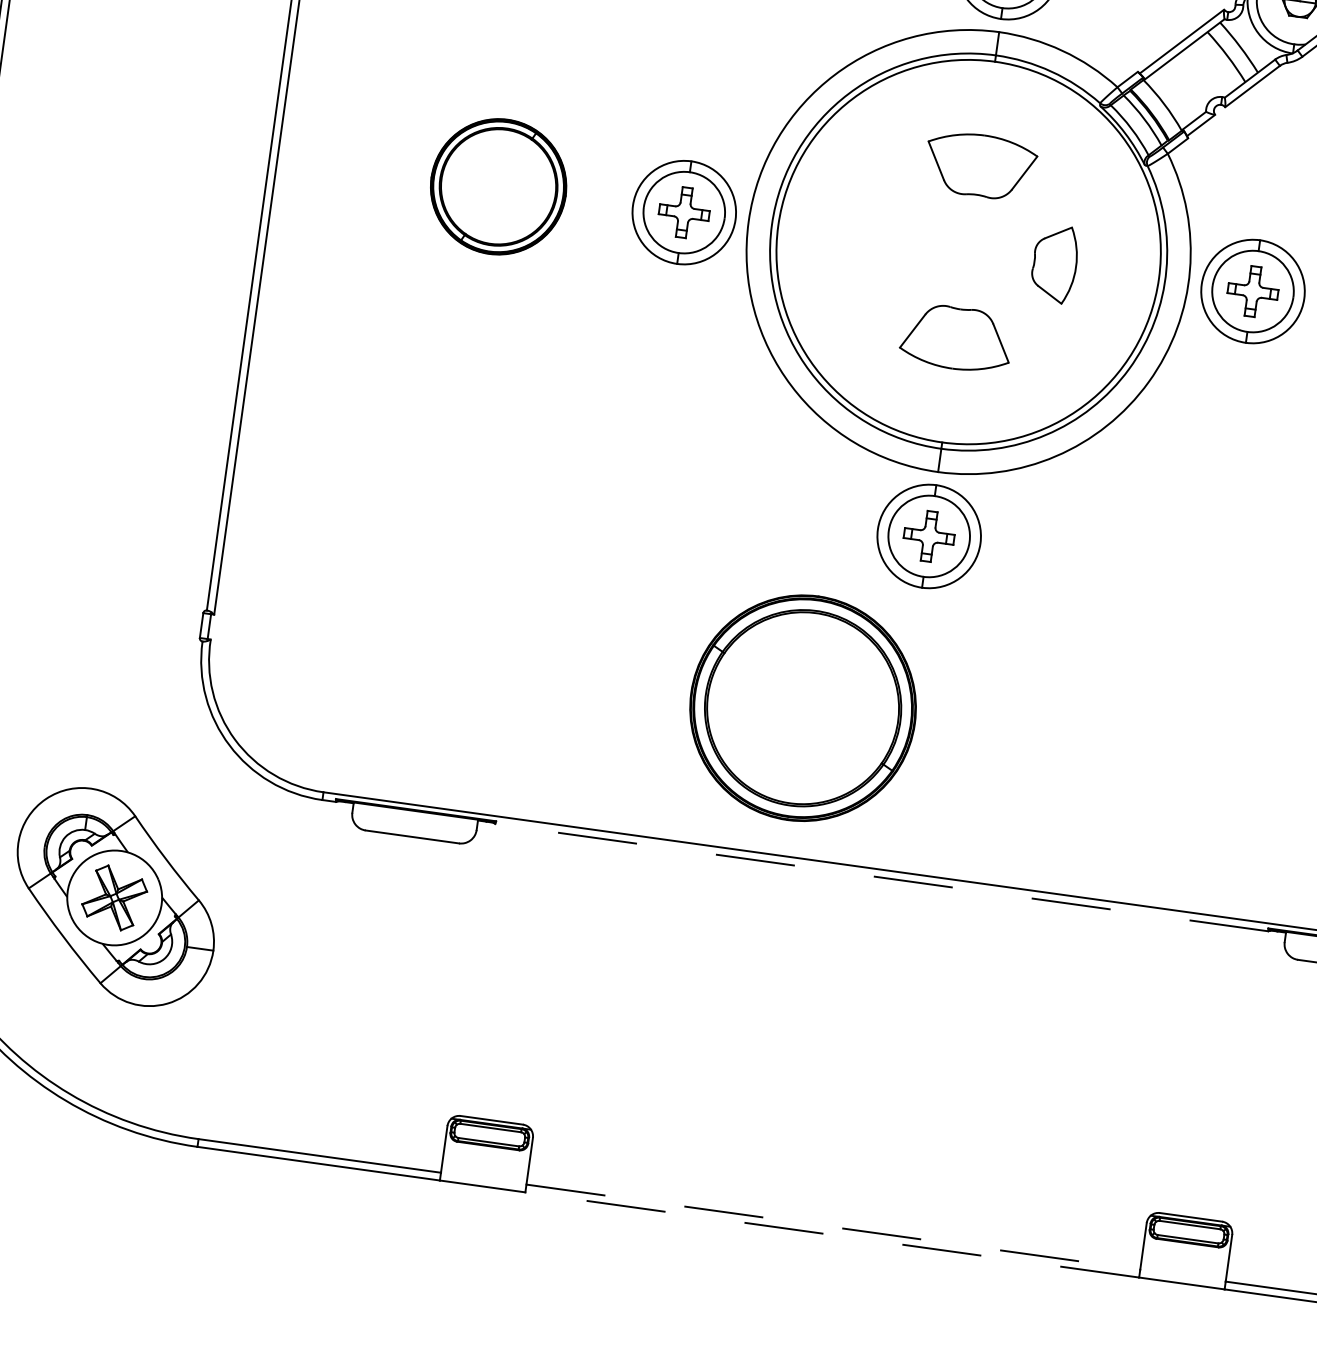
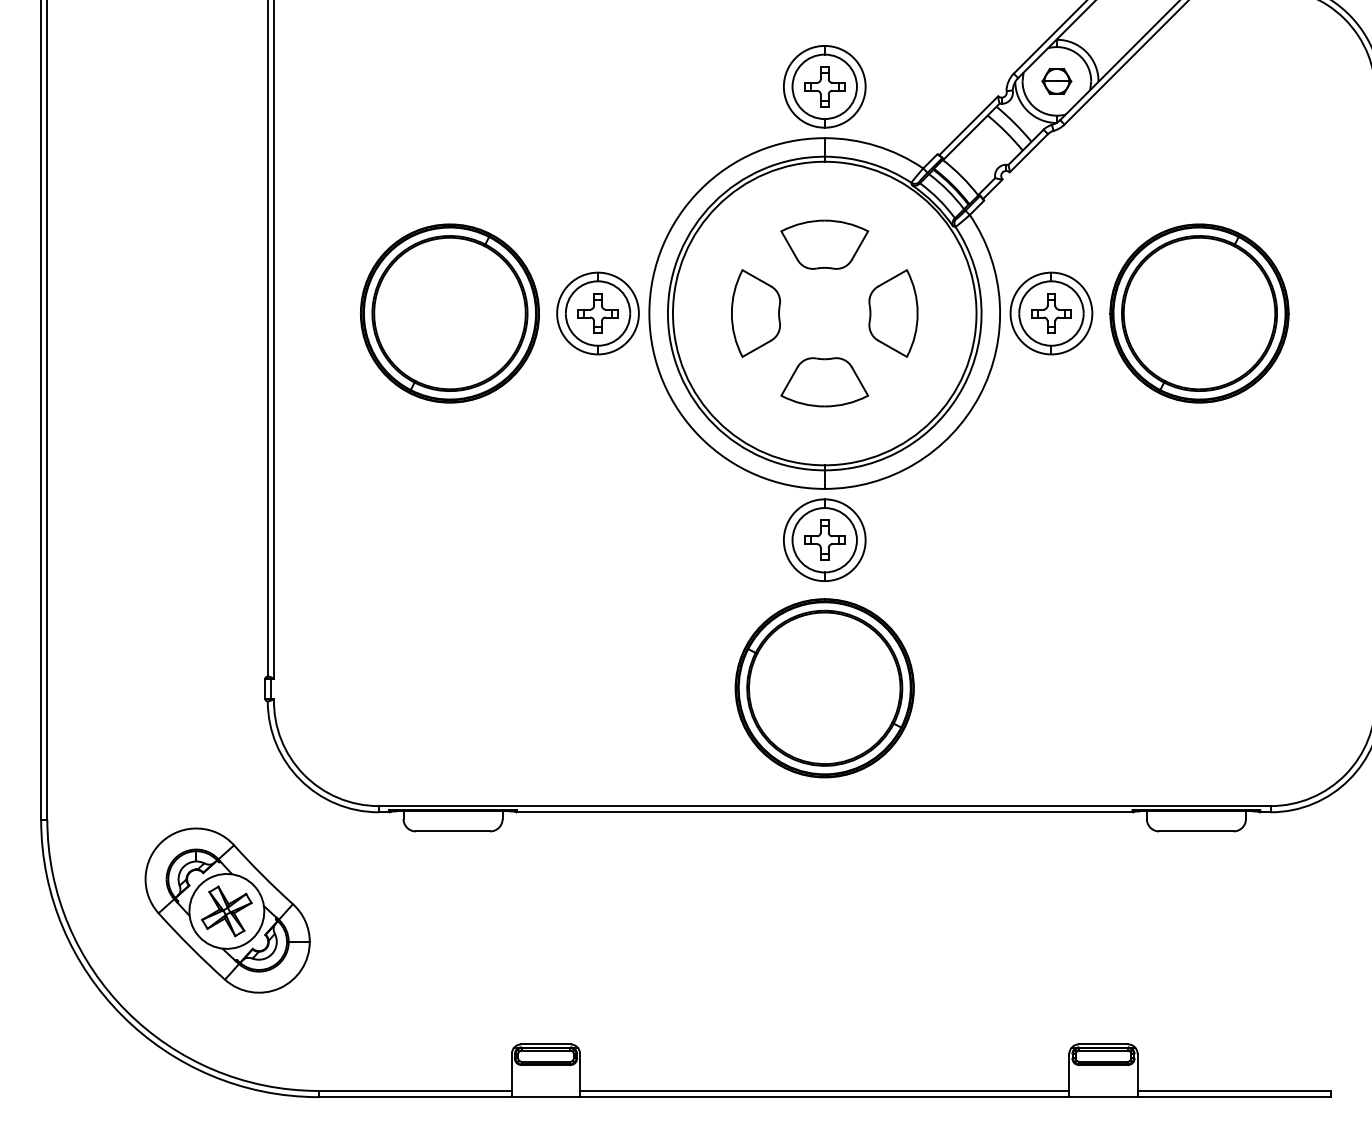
part: (498, 186) -> (449, 313), size x1.67
part: (881, 239) -> (755, 313), added
part: (1054, 264) -> (893, 313), size x1.43
part: (802, 708) -> (824, 688), moved
line: (881, 877) -> (824, 812), dashed -> solid
line: (833, 1226) -> (824, 1090), dashed -> solid
line: (831, 1235) -> (824, 1097), dashed -> solid

